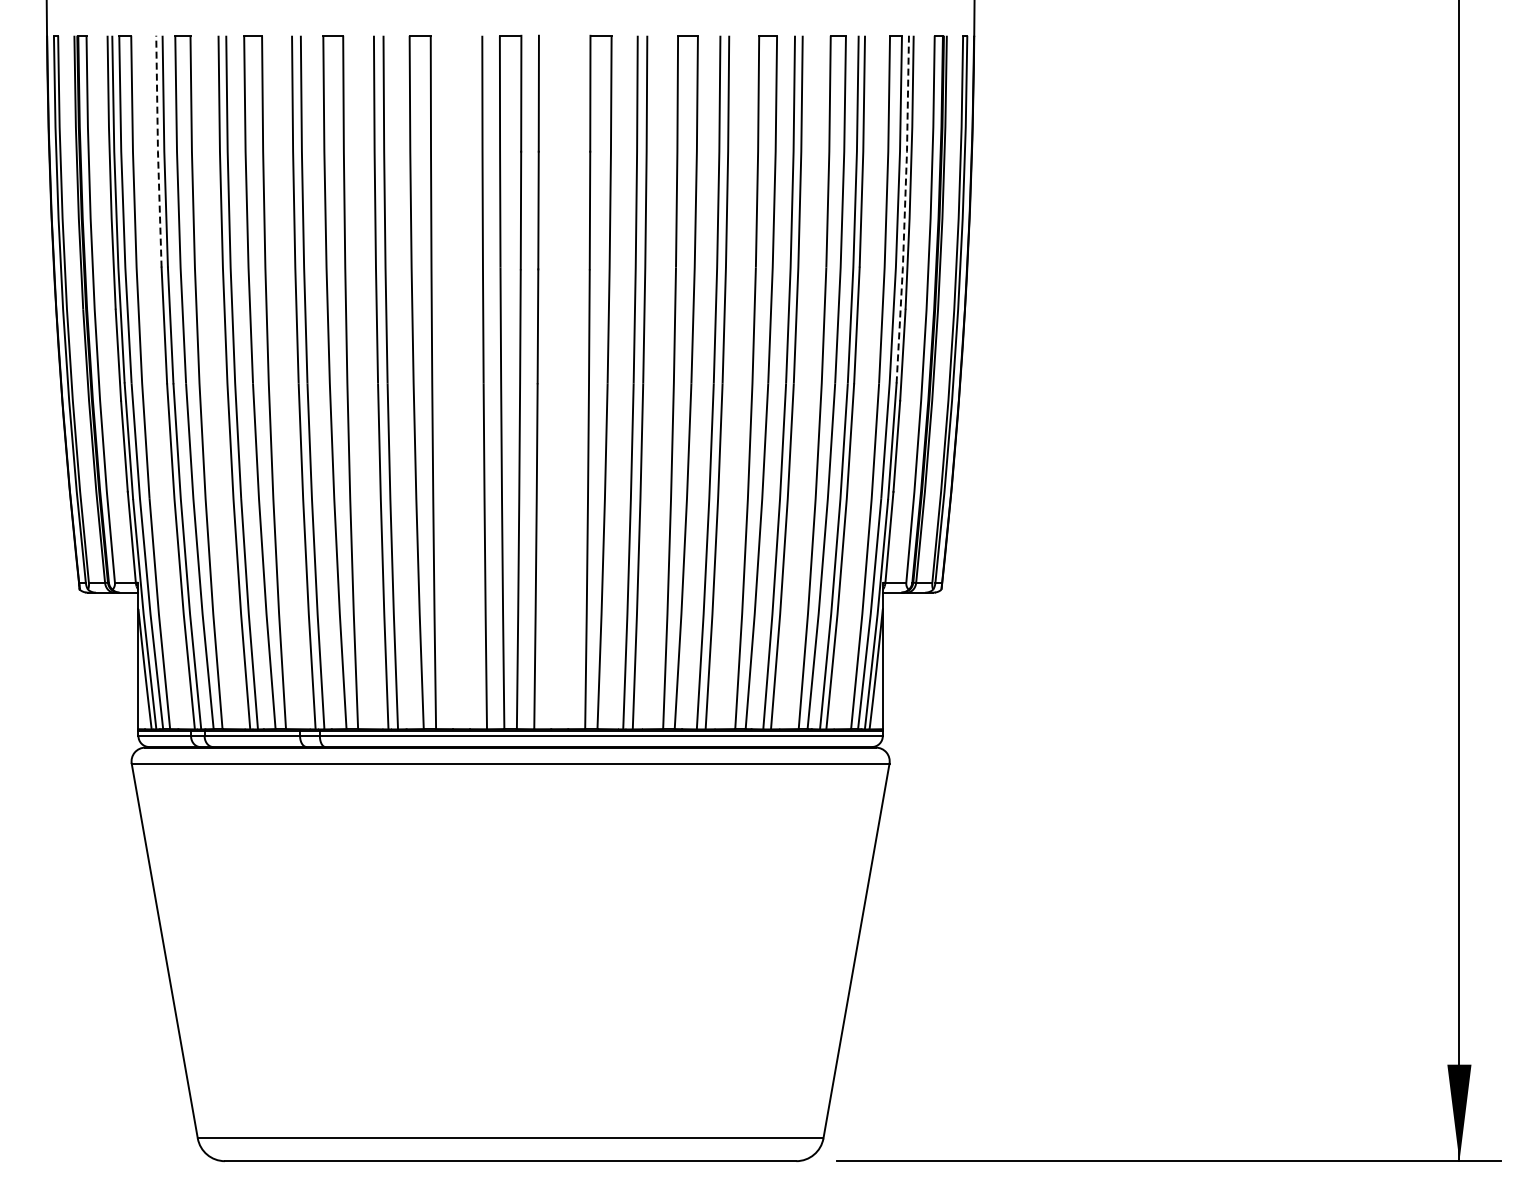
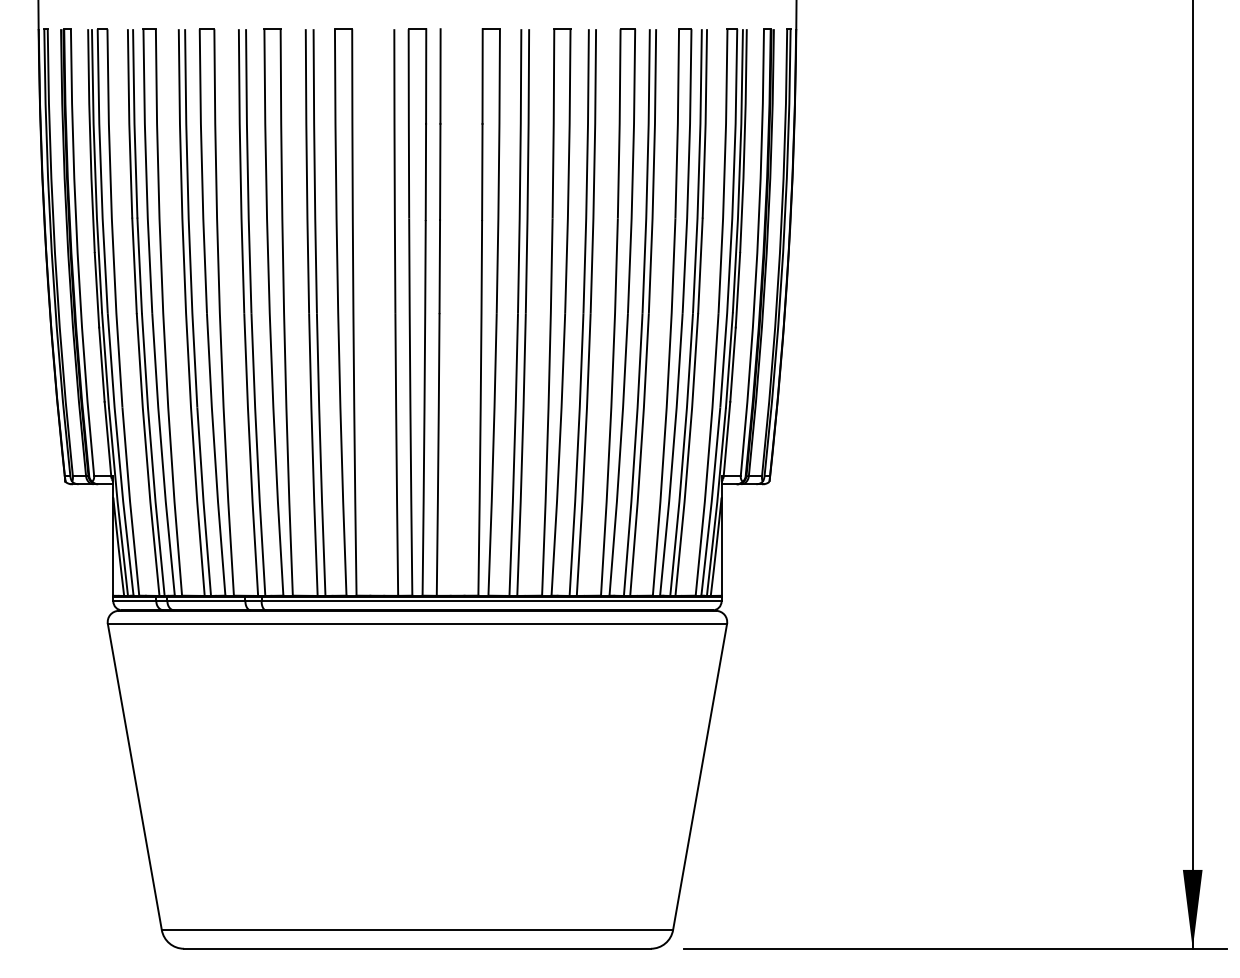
line: (157, 151) -> (128, 123), dashed -> solid
line: (904, 209) -> (739, 171), dashed -> solid

